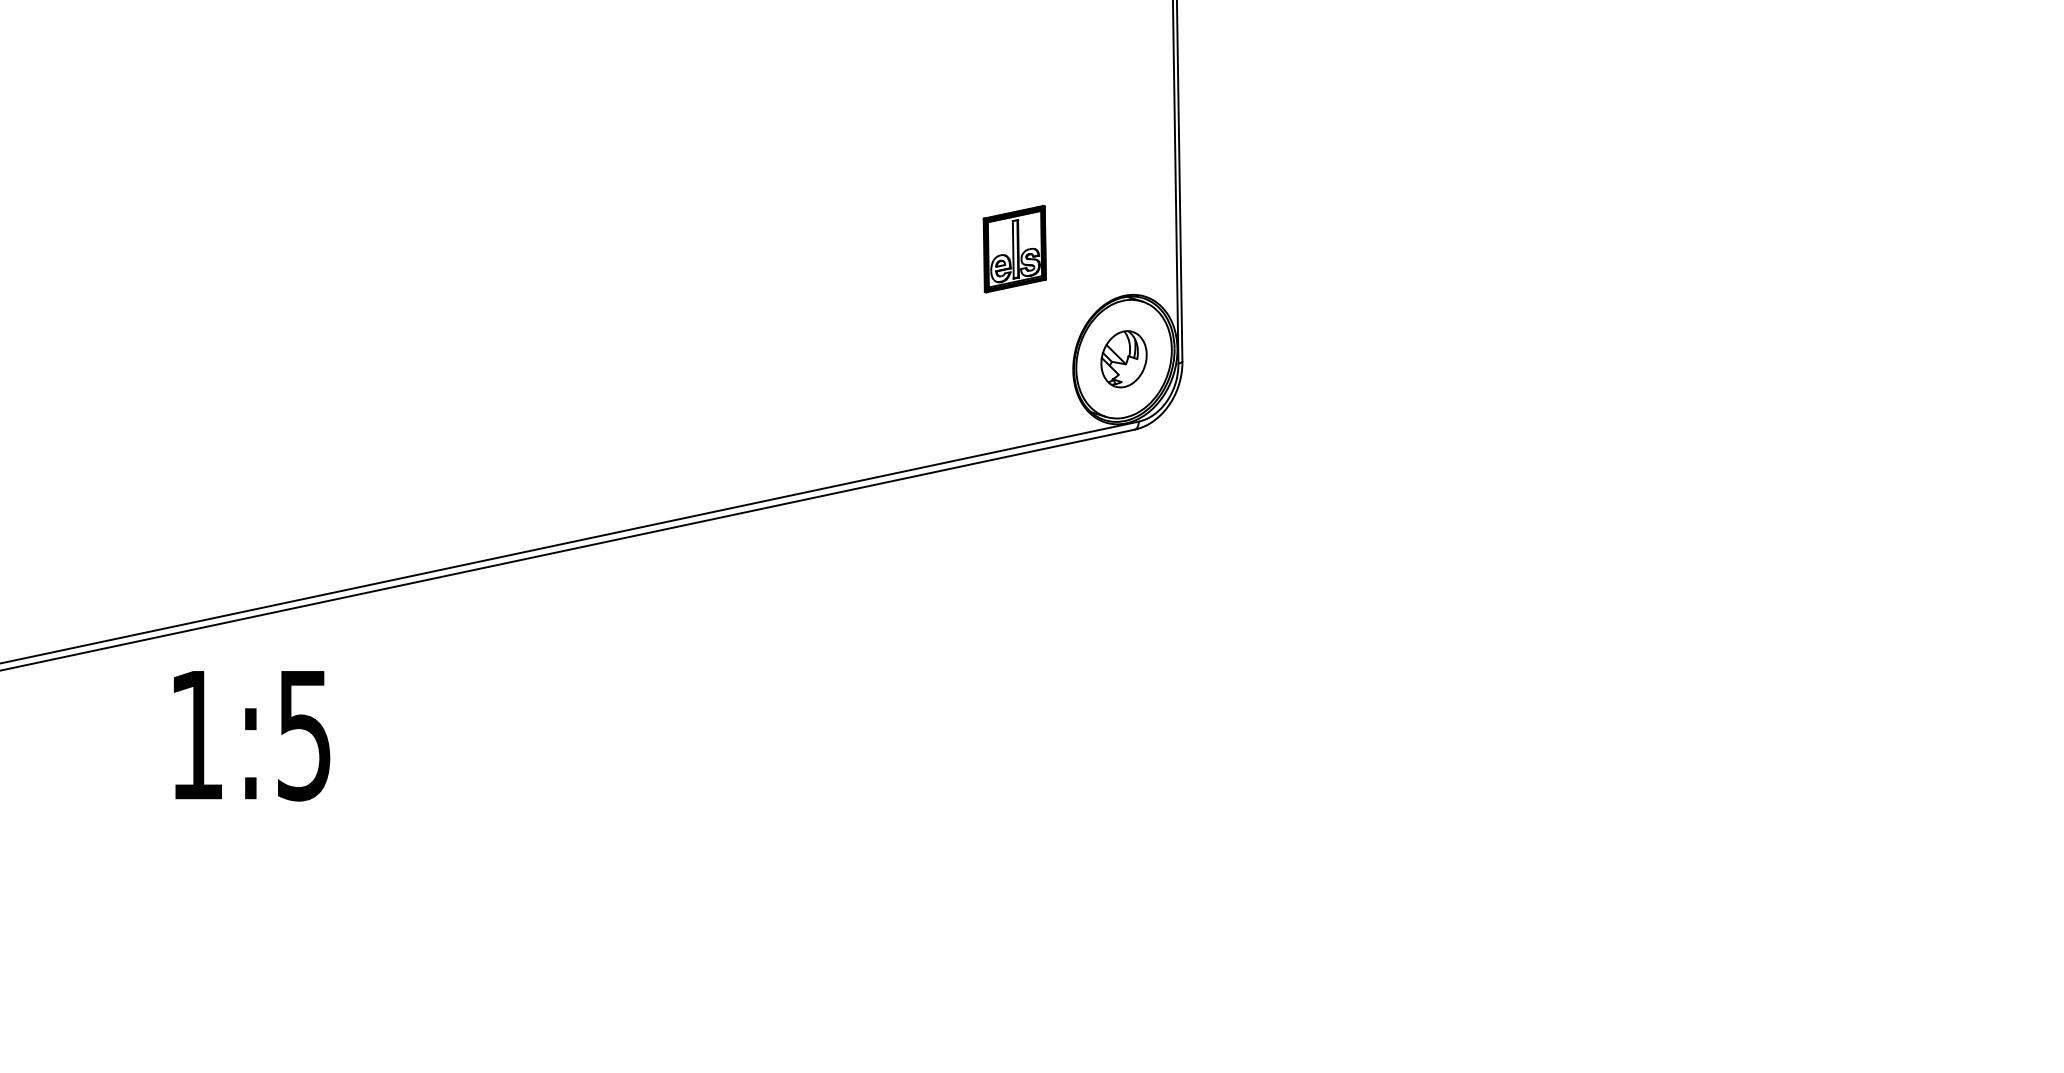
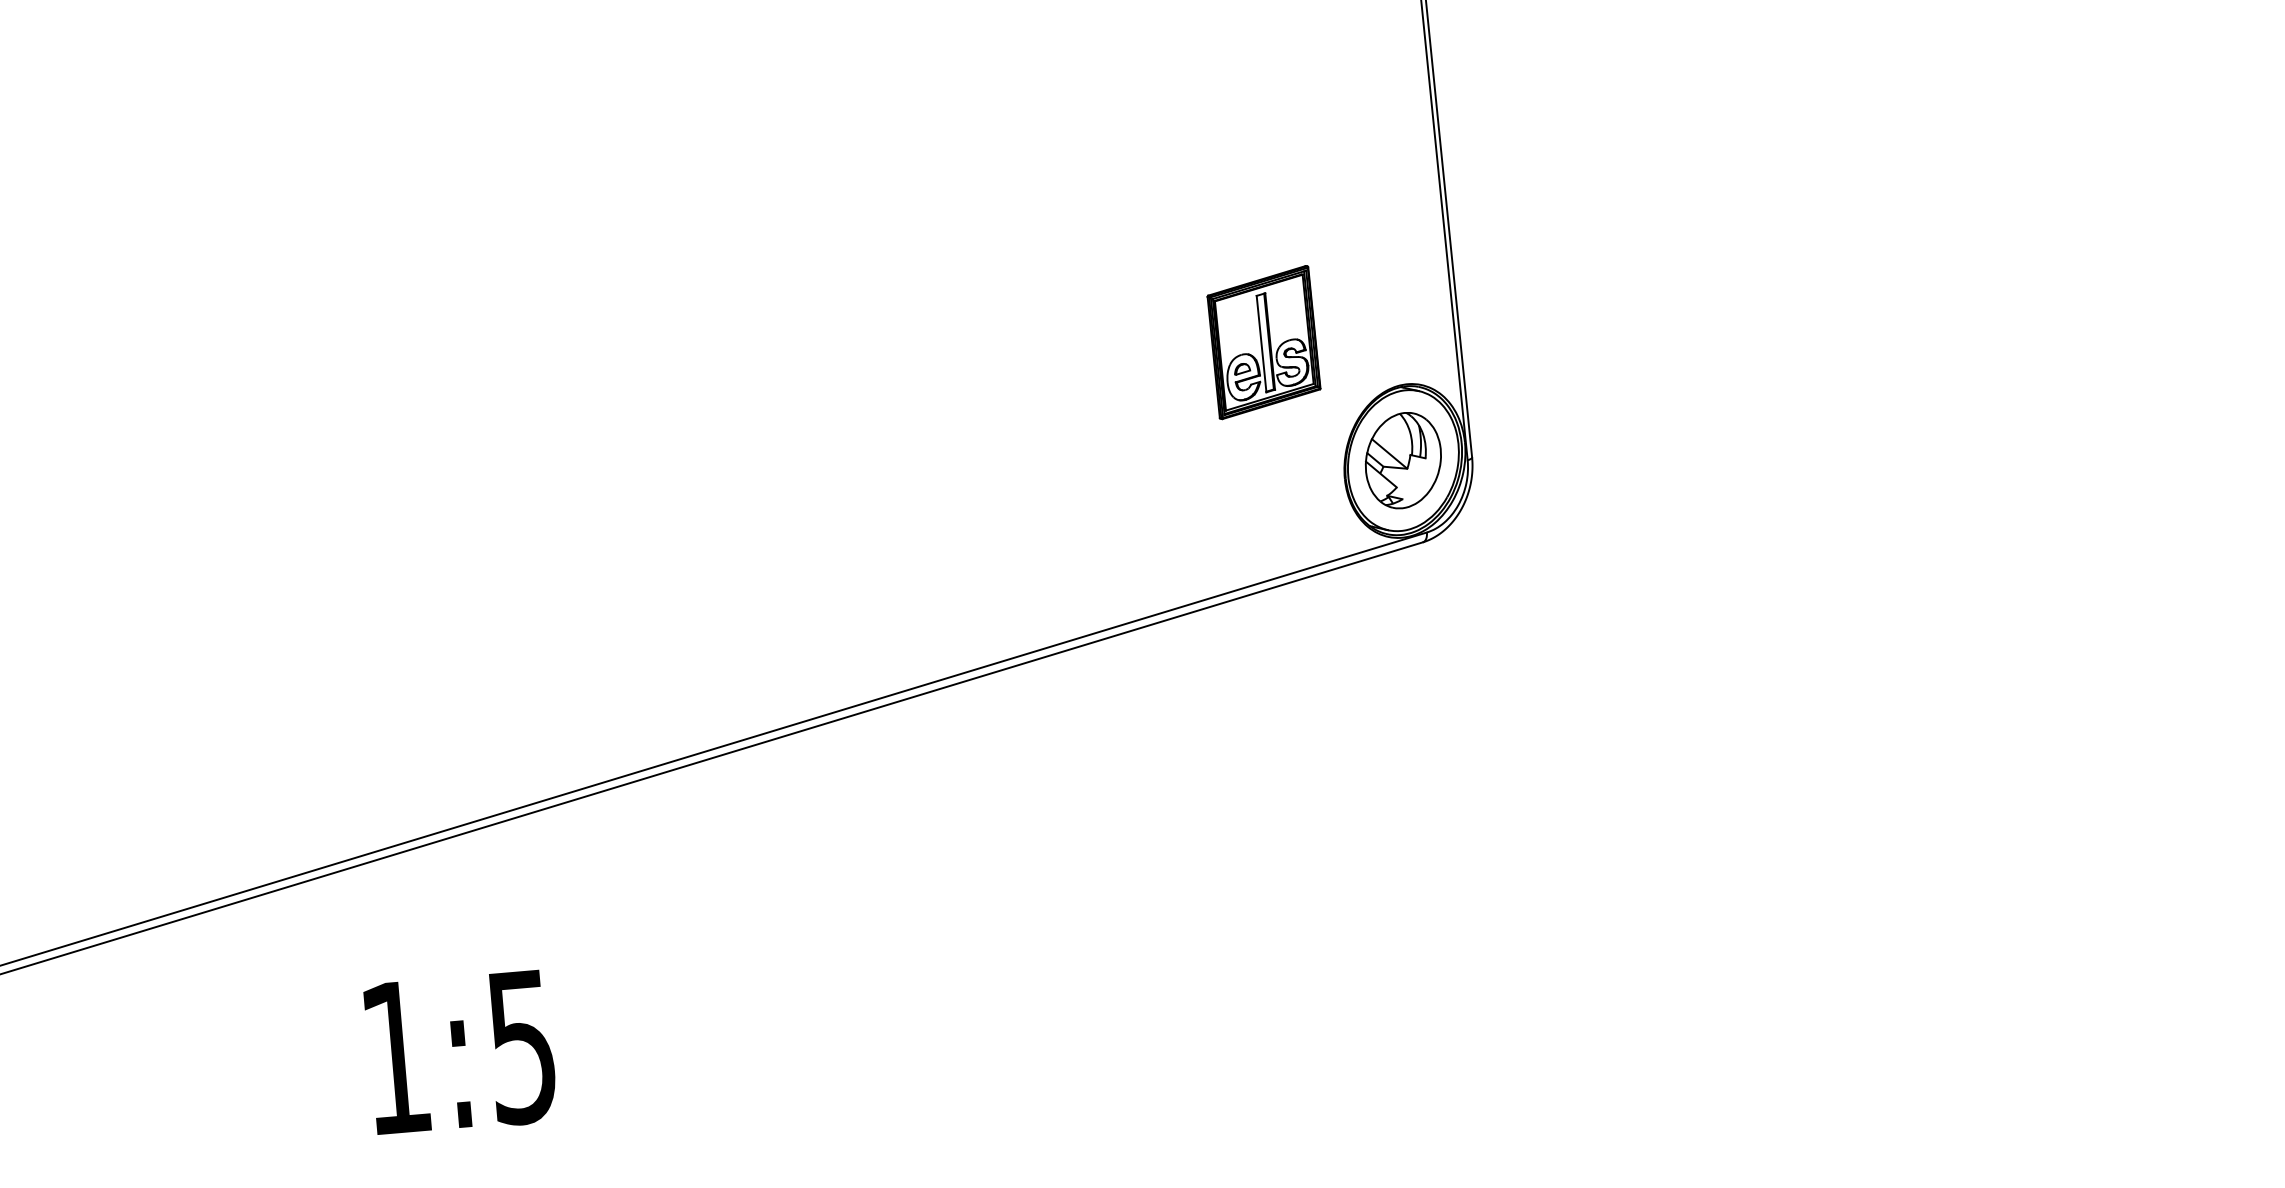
part: (1014, 248) -> (1263, 341), size x1.43
part: (1123, 359) -> (1402, 461), size x1.43
text: (252, 736) -> (461, 1053), moved

